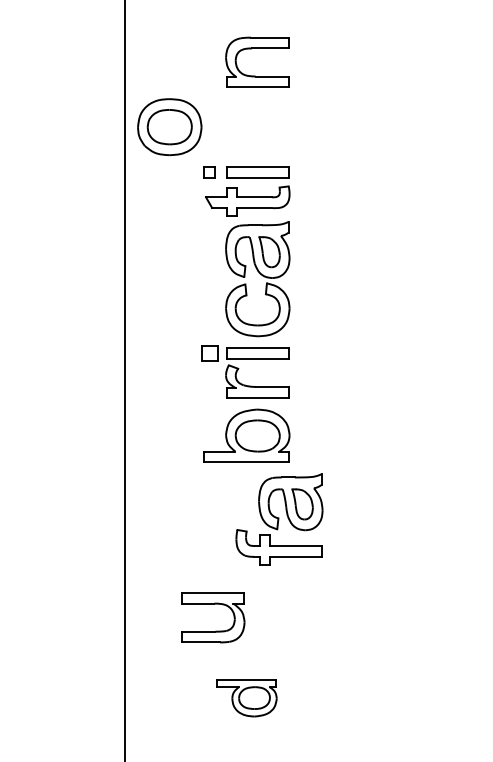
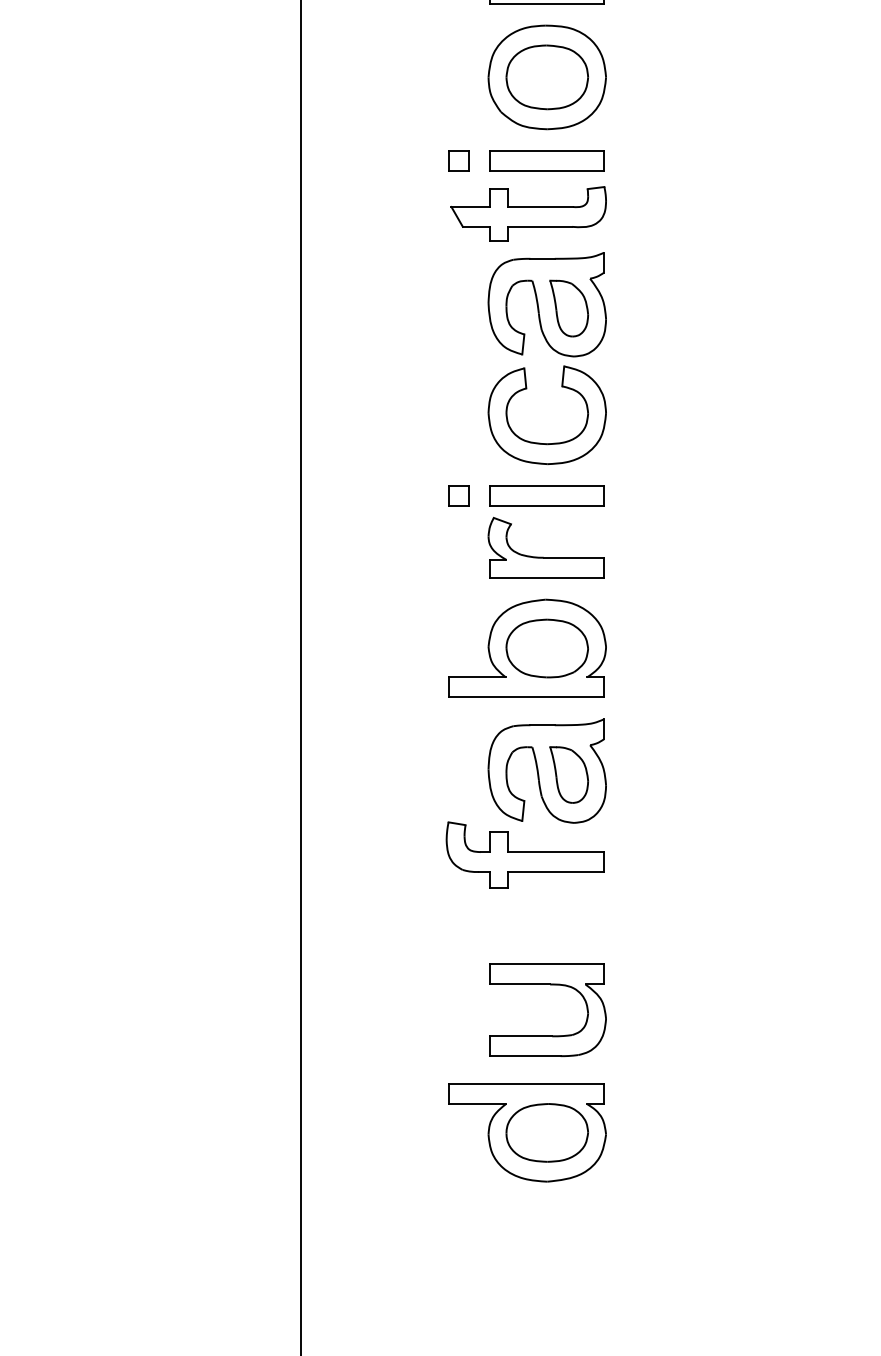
part: (169, 127) -> (546, 78), moved
part: (209, 353) -> (457, 495), size x0.71
part: (279, 519) -> (526, 802), moved
part: (213, 604) -> (548, 986), moved
part: (246, 698) -> (526, 1133), size x1.43

